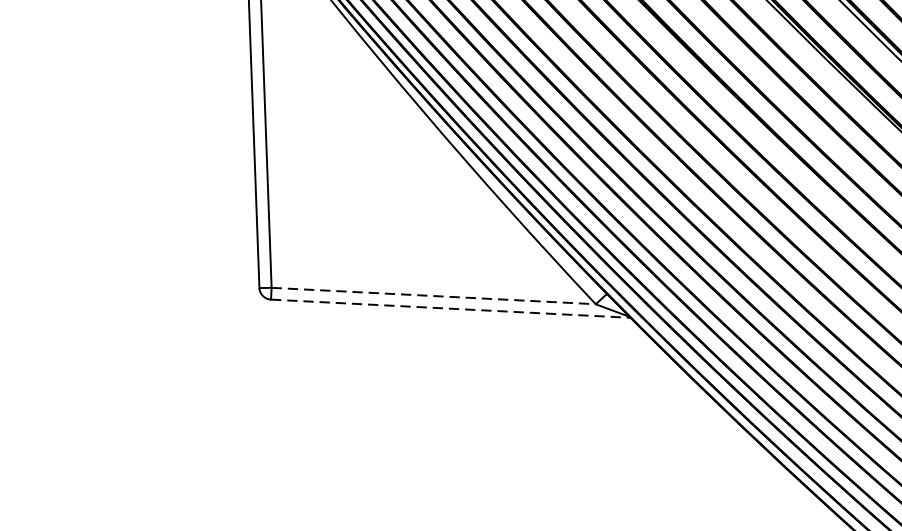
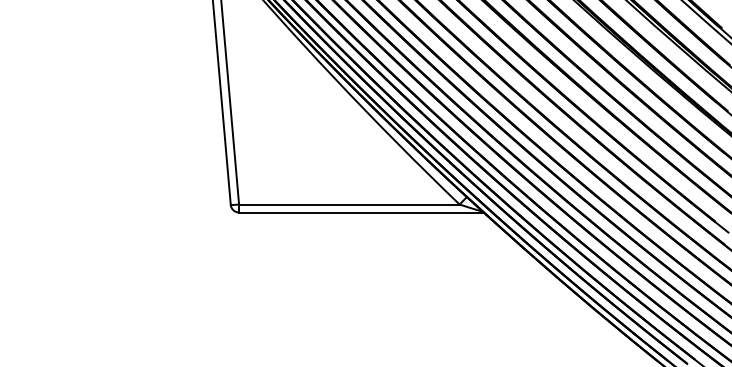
line: (433, 296) -> (349, 204), dashed -> solid
line: (450, 308) -> (361, 212), dashed -> solid

